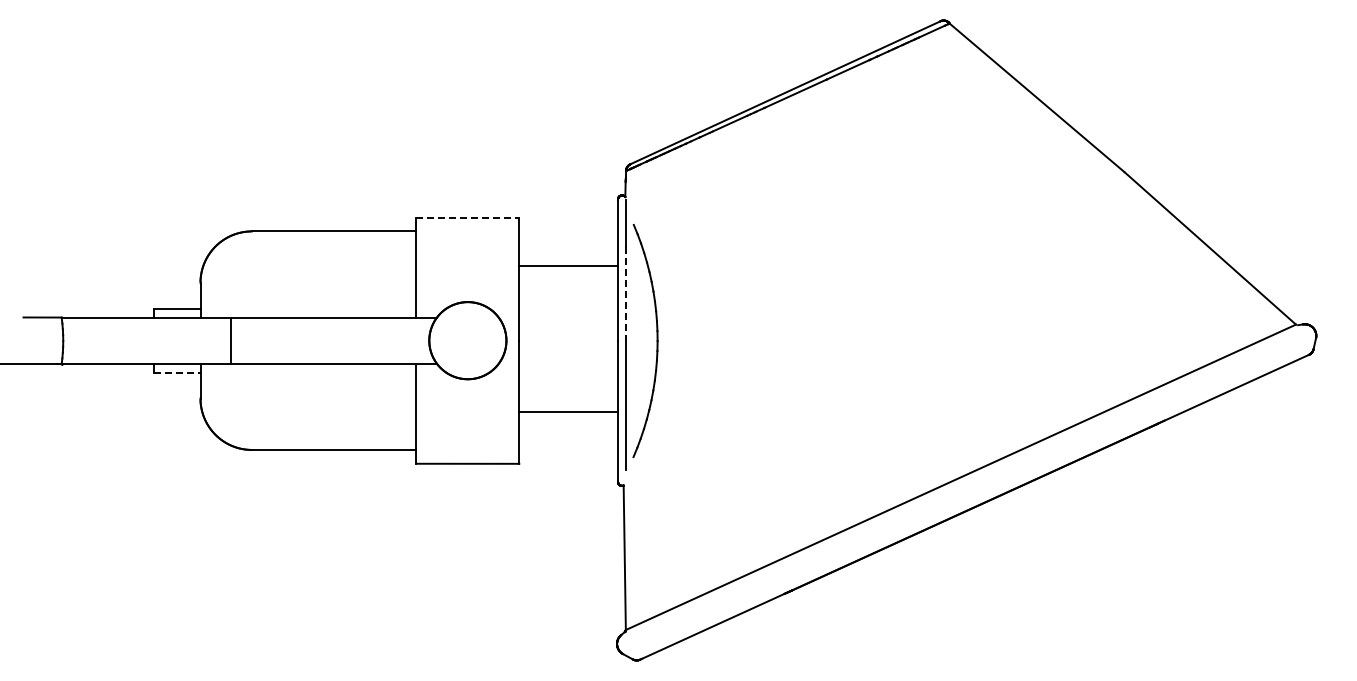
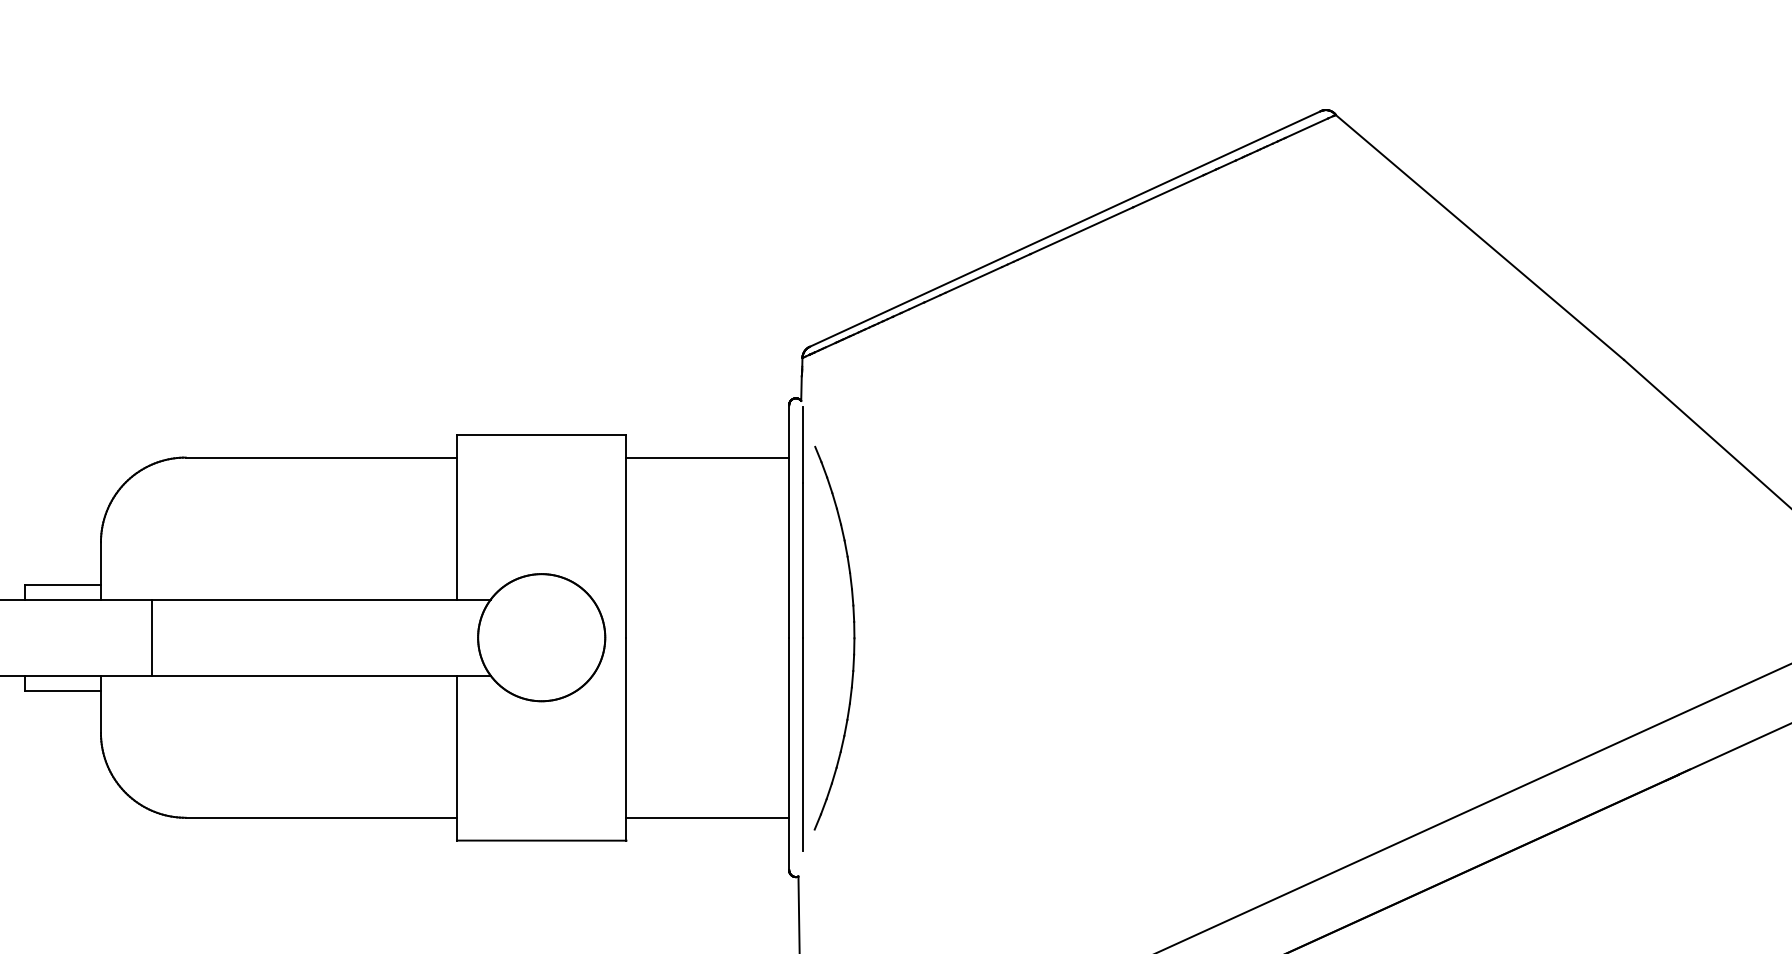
line: (468, 217) -> (542, 434), dashed -> solid
line: (568, 266) -> (707, 457), moved
line: (626, 293) -> (803, 559), dashed -> solid
line: (177, 372) -> (63, 690), dashed -> solid
line: (568, 411) -> (707, 817), moved

